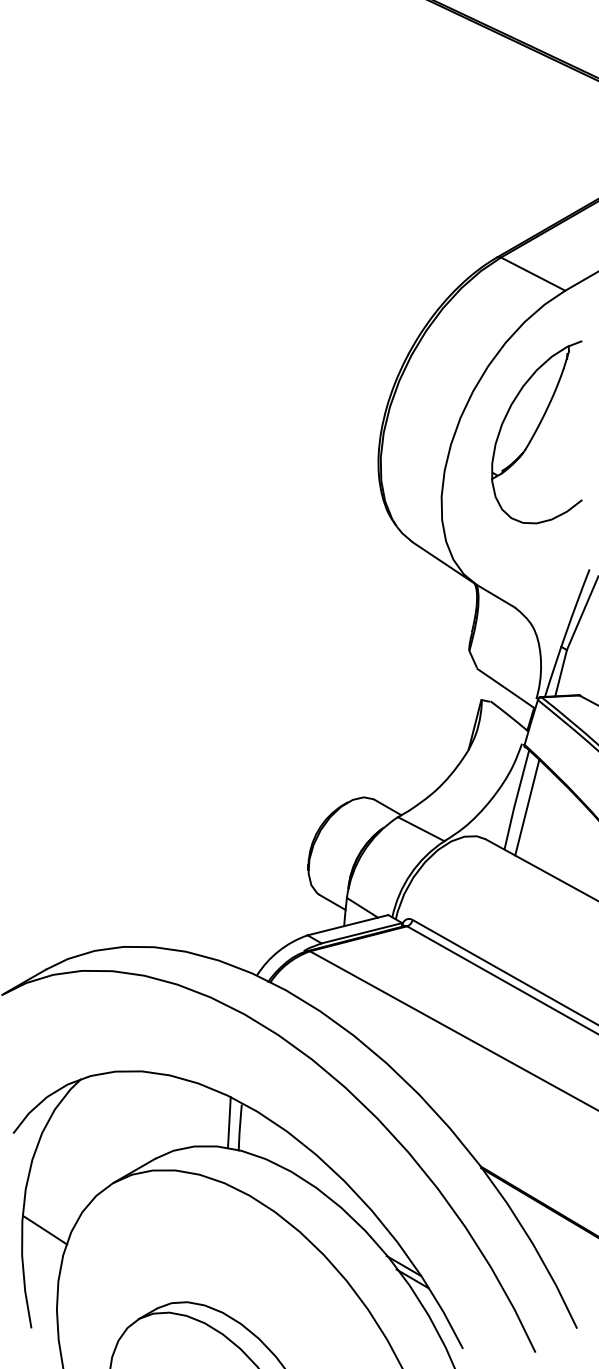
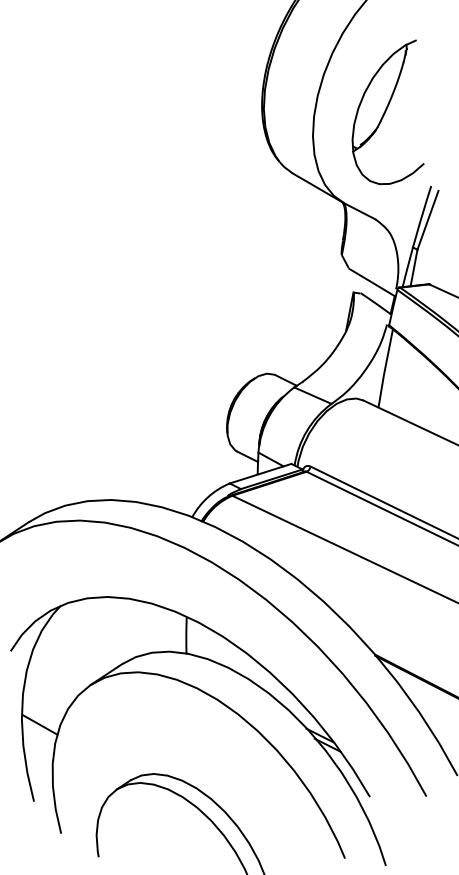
part: (536, 432) -> (385, 113), moved
line: (527, 807) -> (394, 373), removed
line: (228, 1122) -> (177, 632), removed

